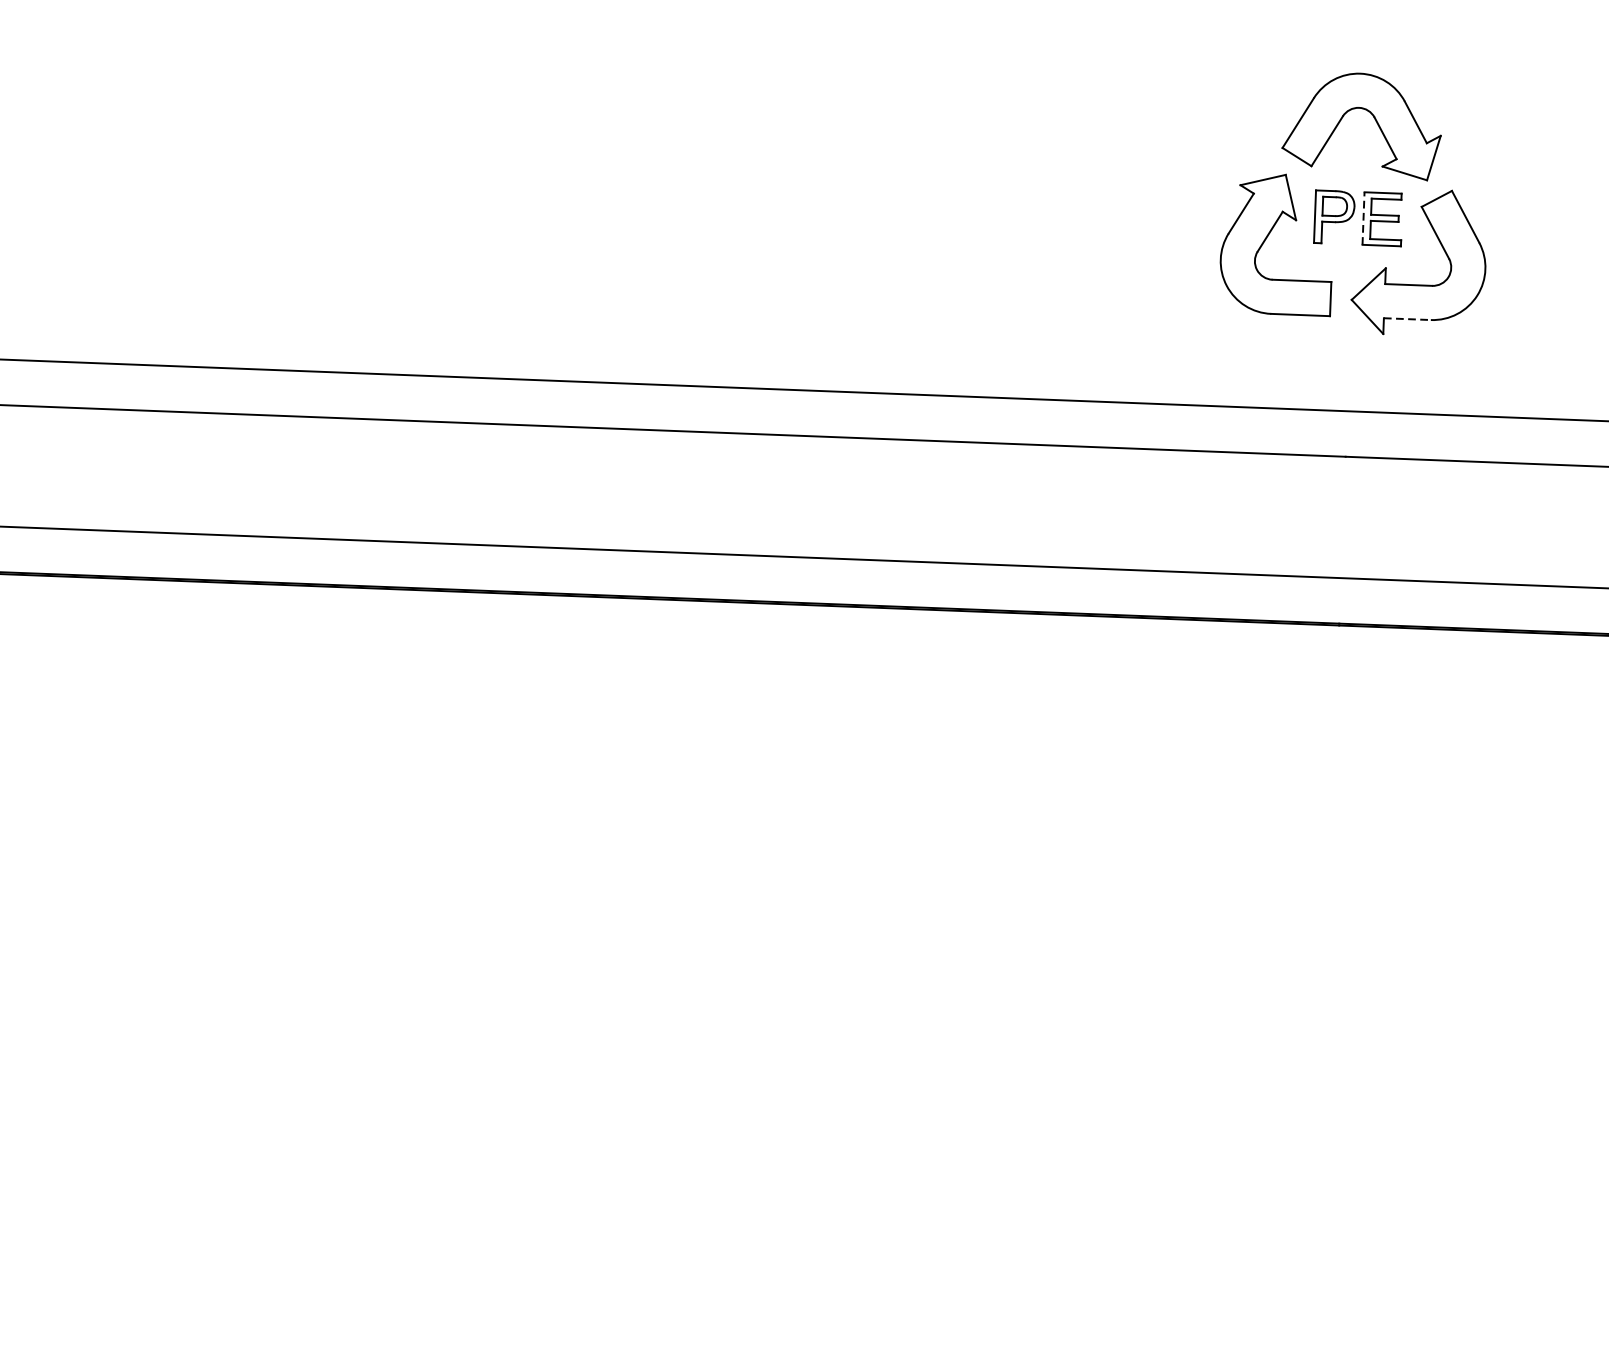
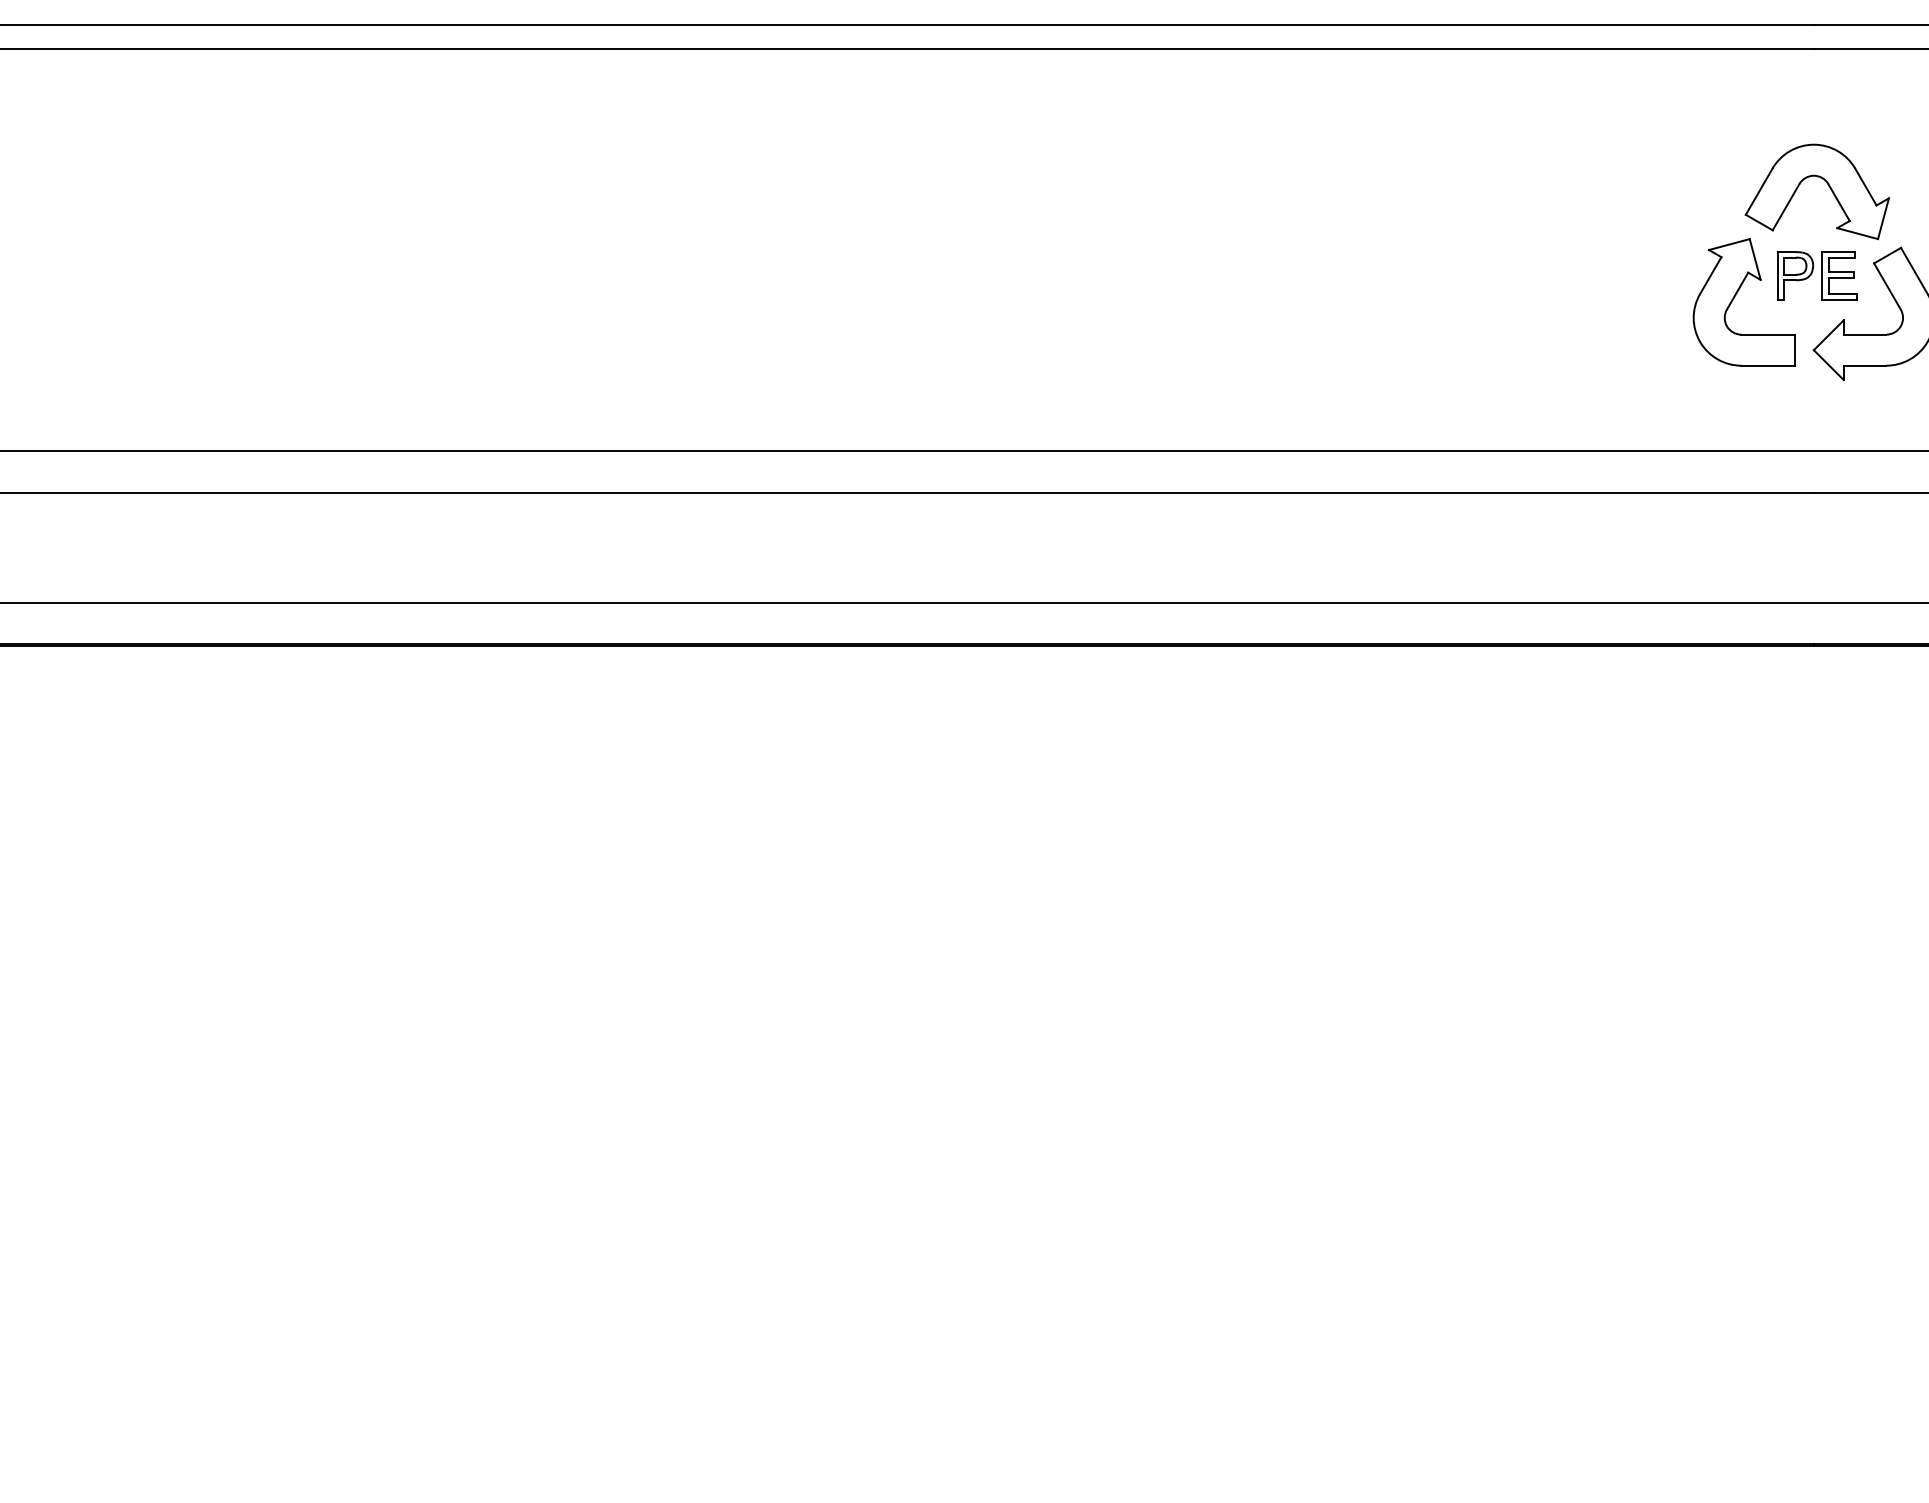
line: (1363, 219) -> (1821, 276), dashed -> solid
line: (1407, 318) -> (1865, 365), dashed -> solid

